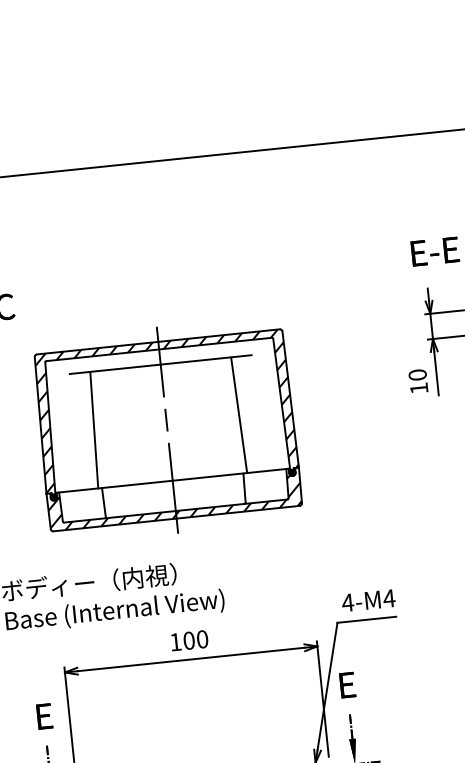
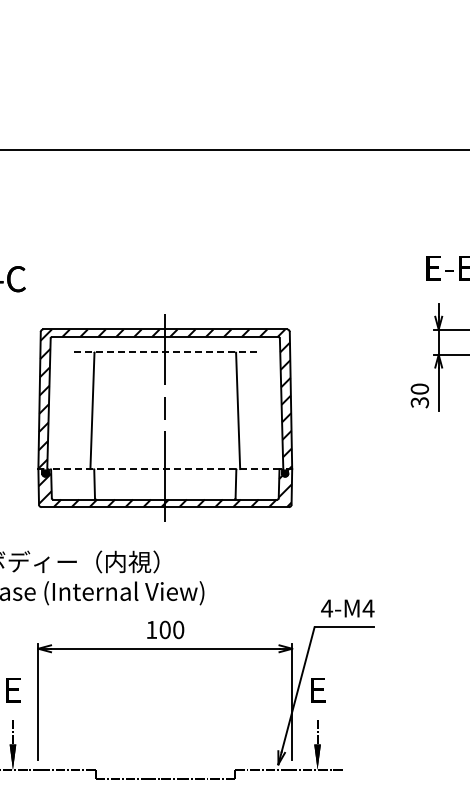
line: (159, 364) -> (164, 352), solid -> dashed
text: (418, 388) -> (419, 402), 10 -> 30
line: (171, 481) -> (164, 469), solid -> dashed

